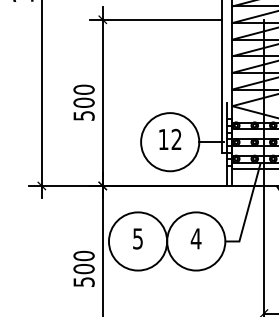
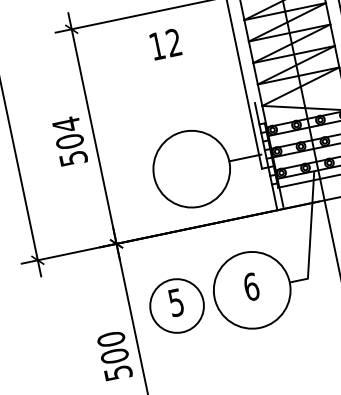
text: (83, 89) -> (65, 124), 500 -> 504
text: (170, 138) -> (165, 42), moved
text: (195, 238) -> (250, 286), 4 -> 6
circle: (137, 241) -> (176, 306), size x0.7

